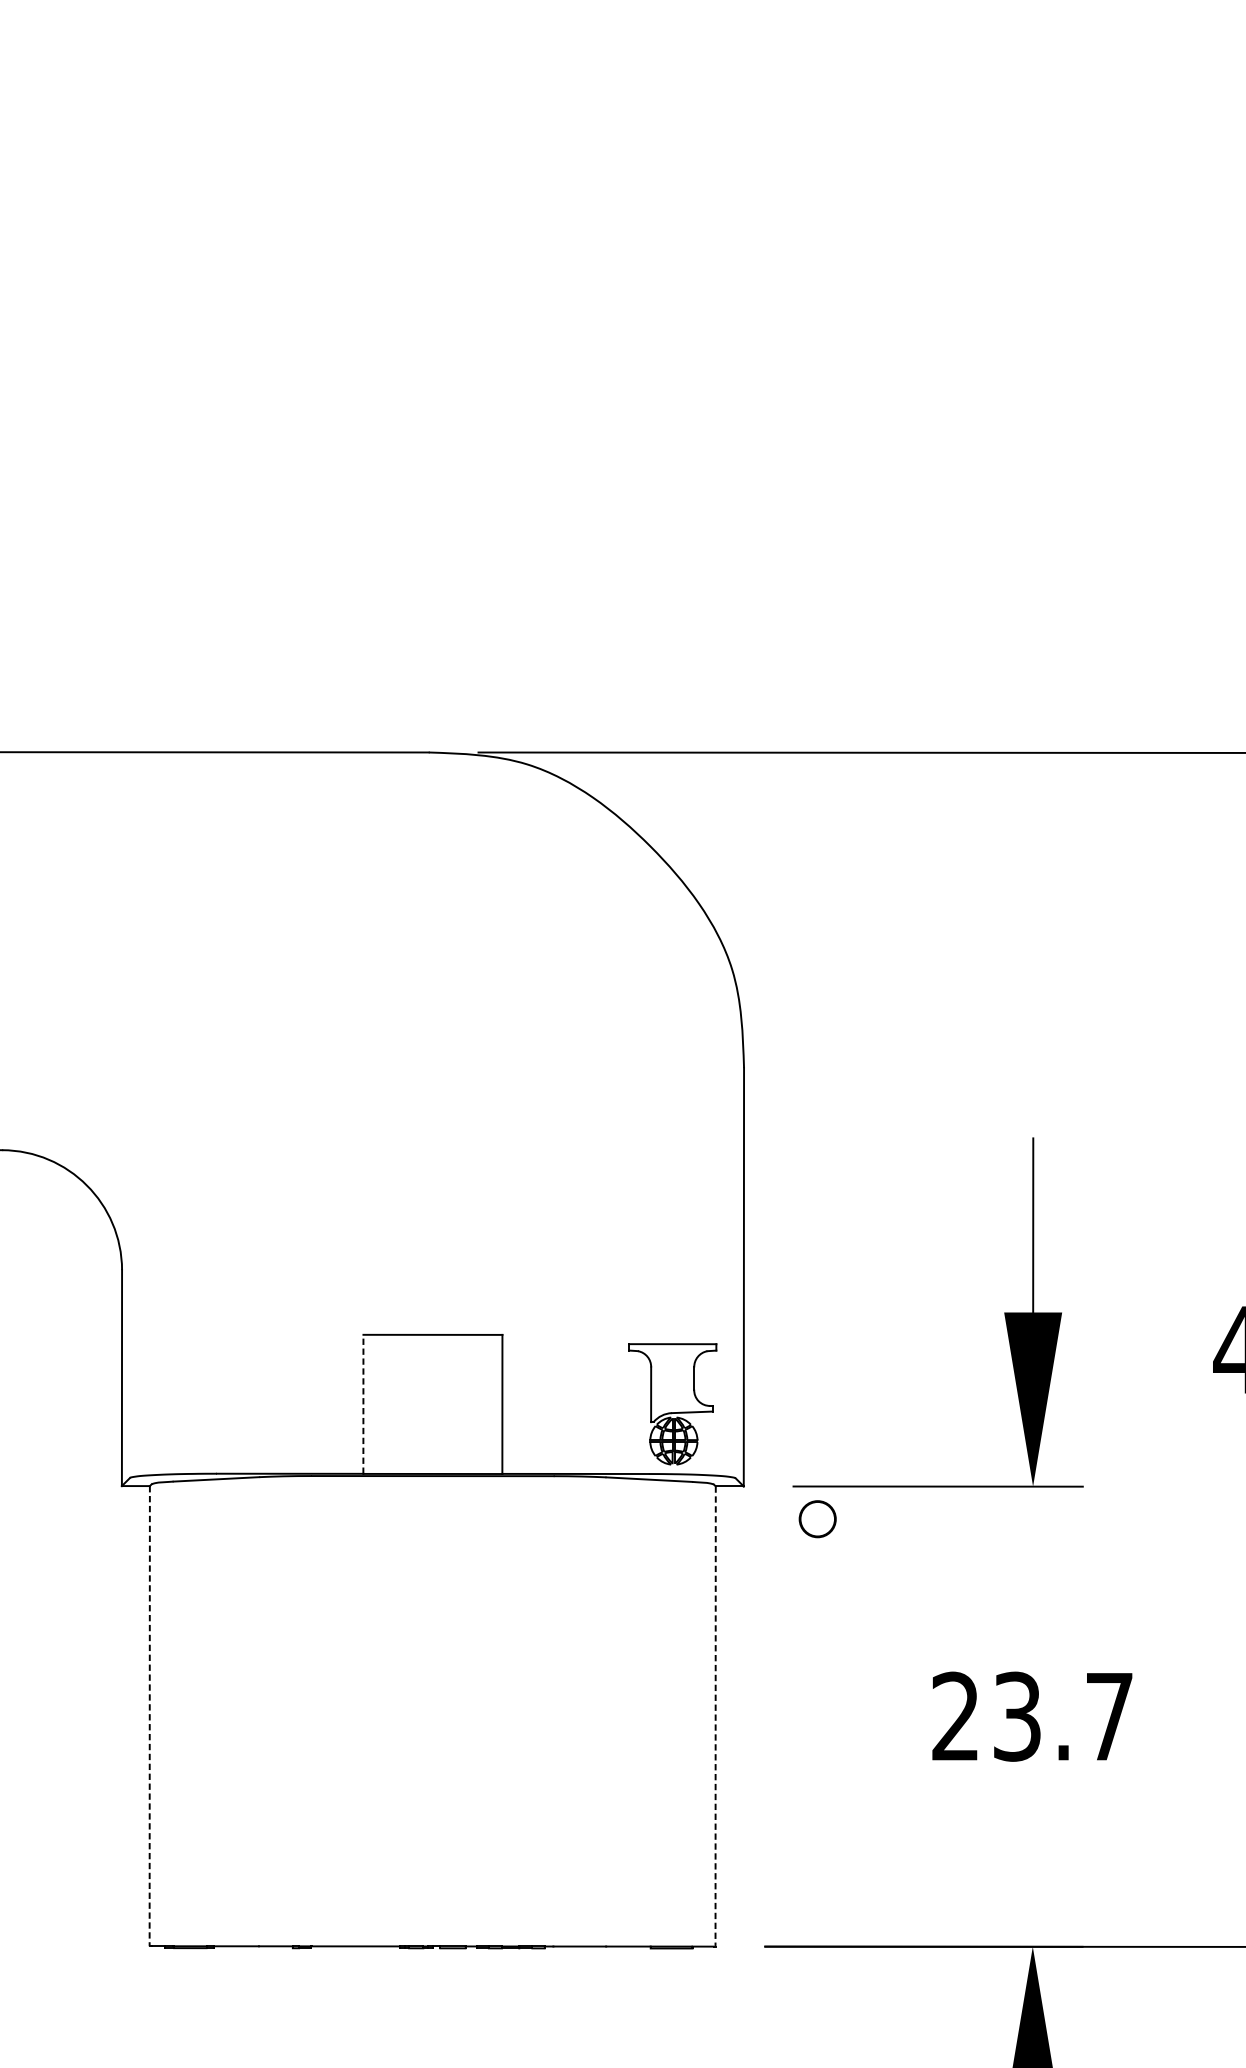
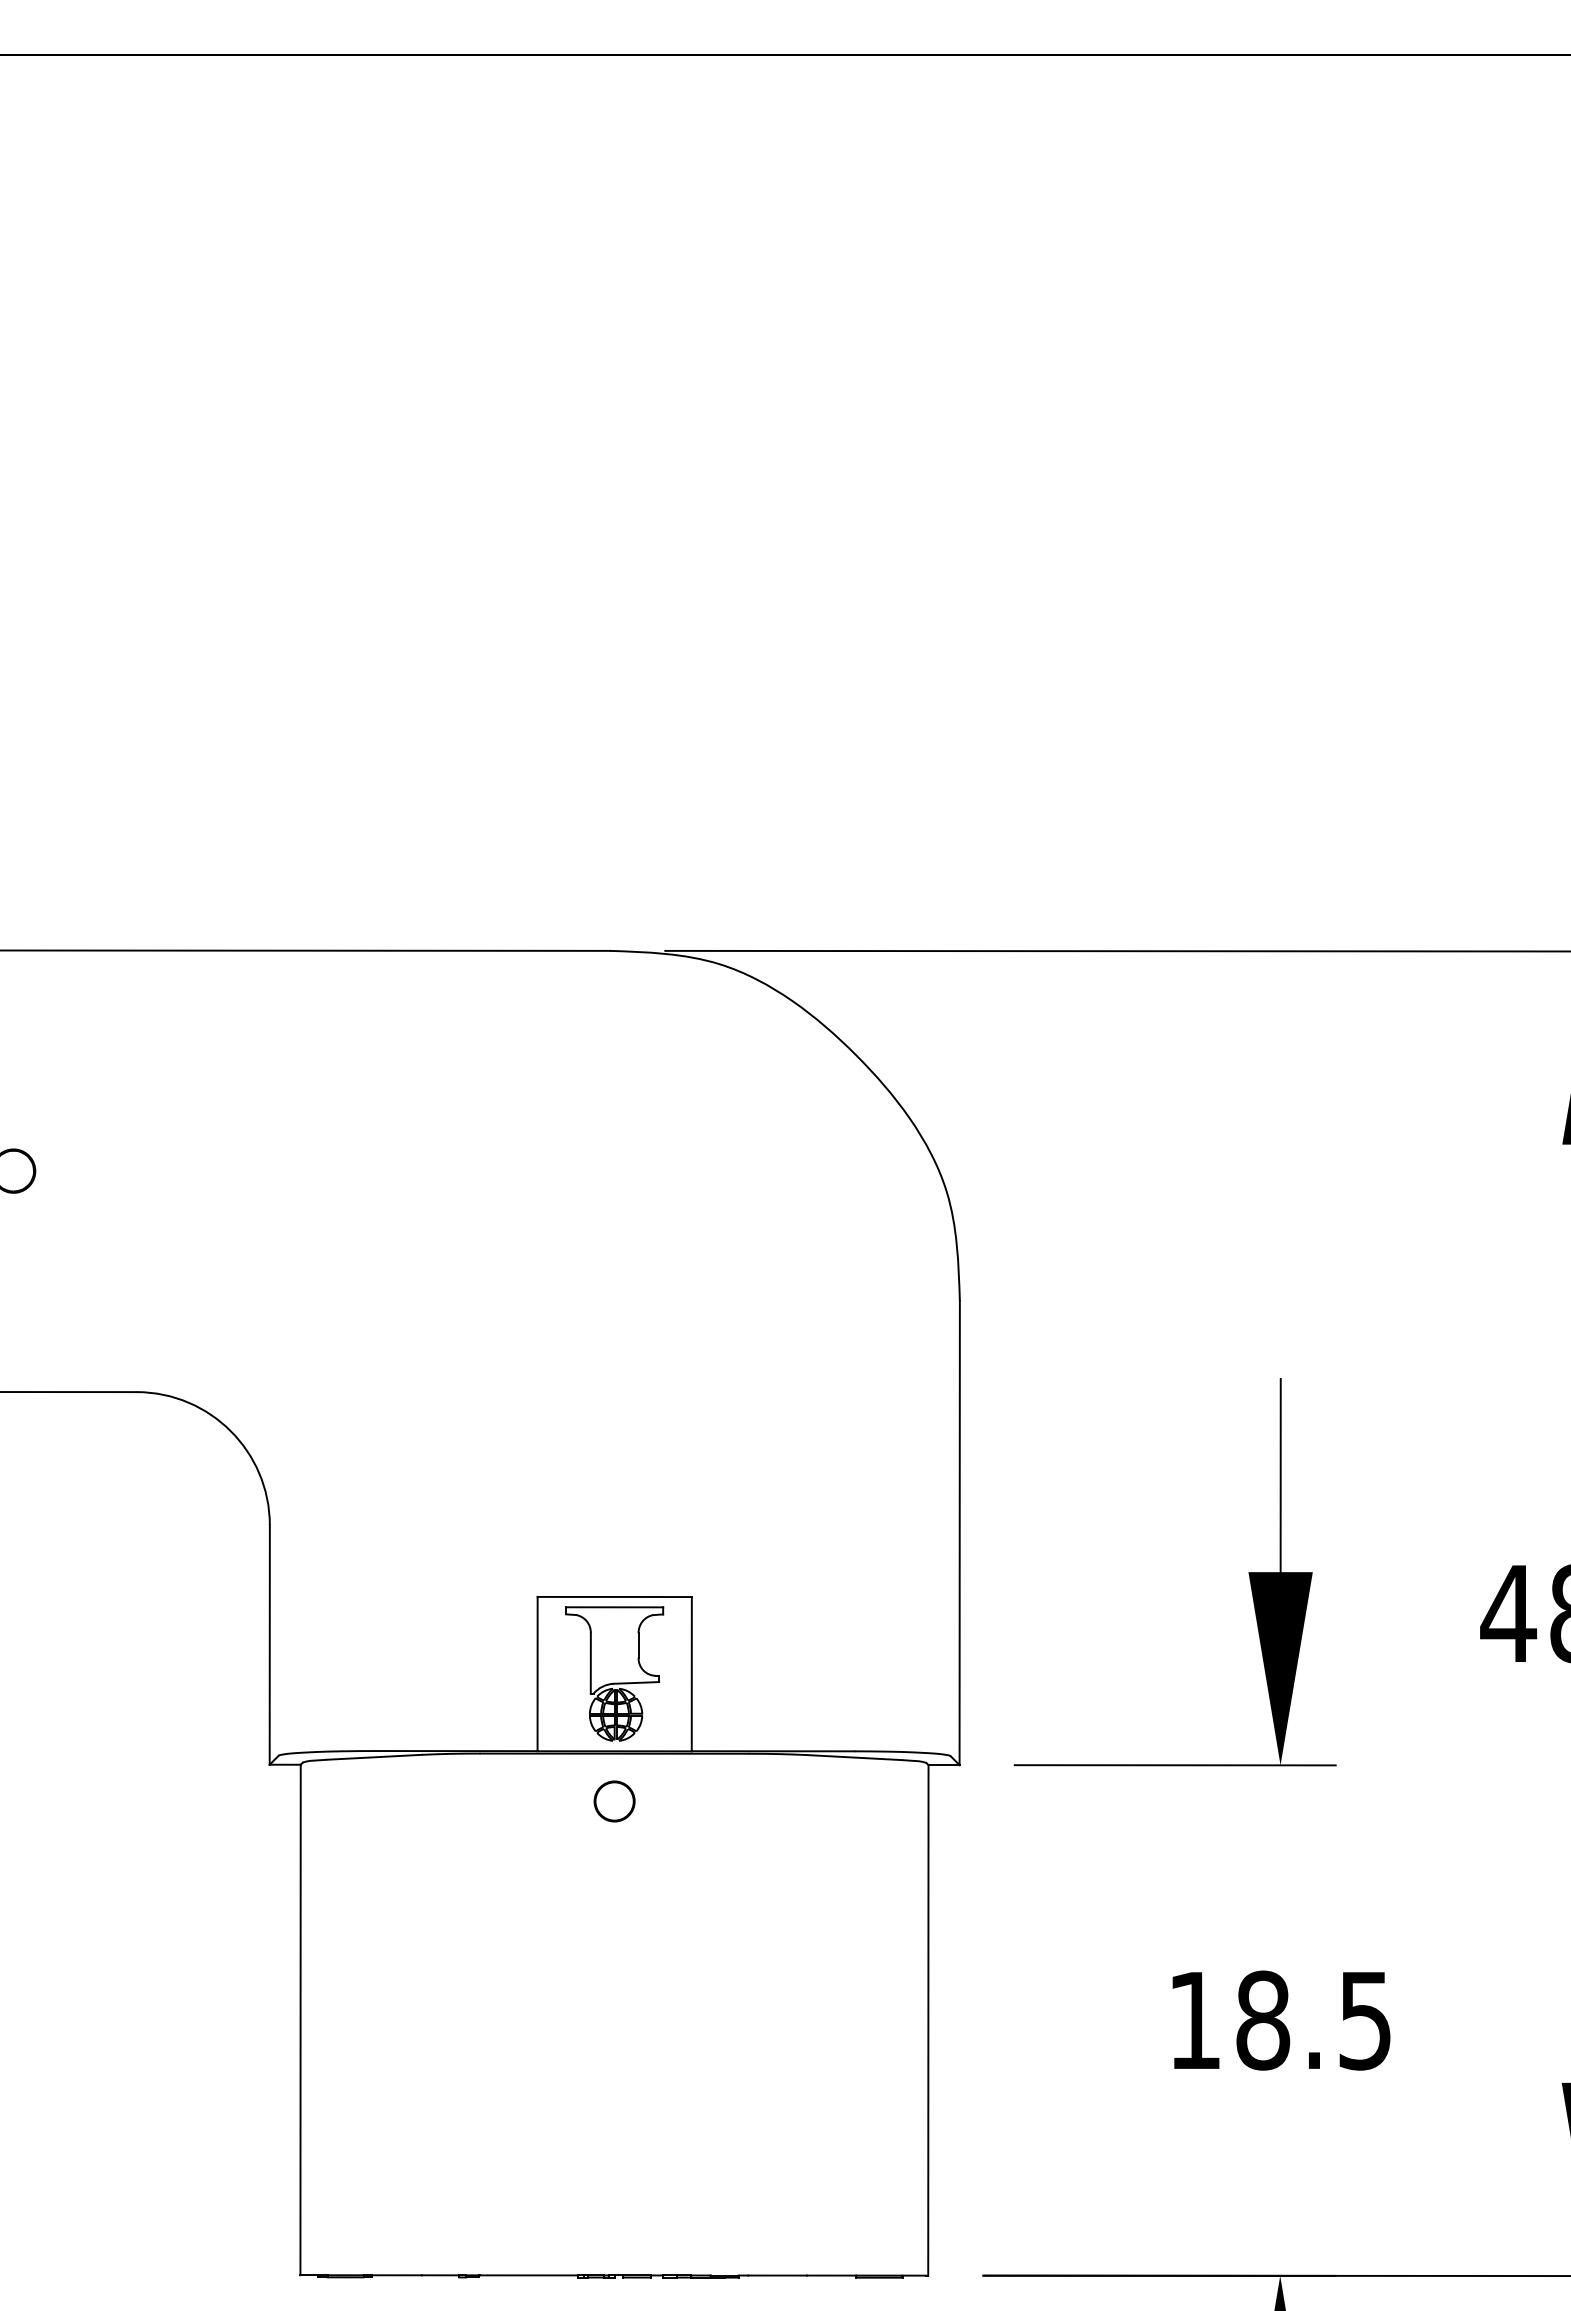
line: (363, 1403) -> (537, 1673), dashed -> solid
part: (672, 1403) -> (614, 1673), moved
circle: (817, 1519) -> (614, 1801), moved
line: (149, 1716) -> (300, 2020), dashed -> solid
line: (715, 1716) -> (928, 2020), dashed -> solid
text: (1032, 1716) -> (1279, 2020), 23.7 -> 18.5

